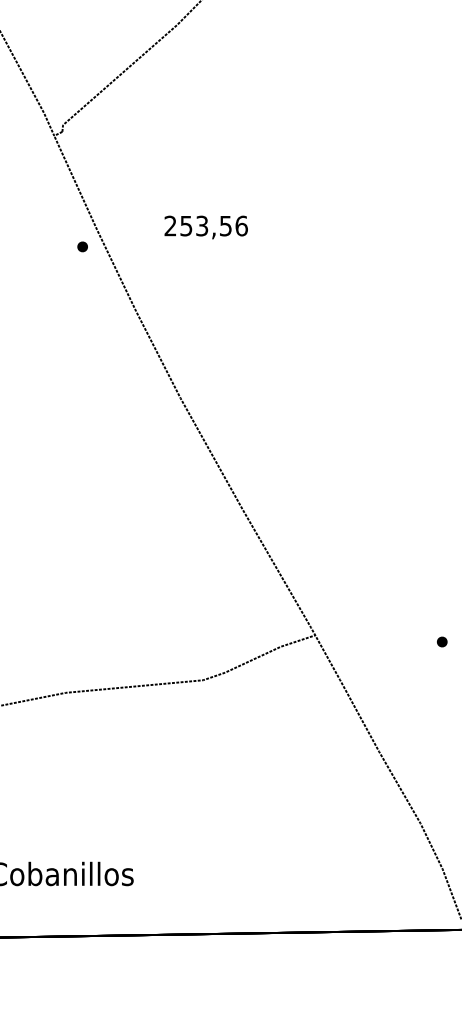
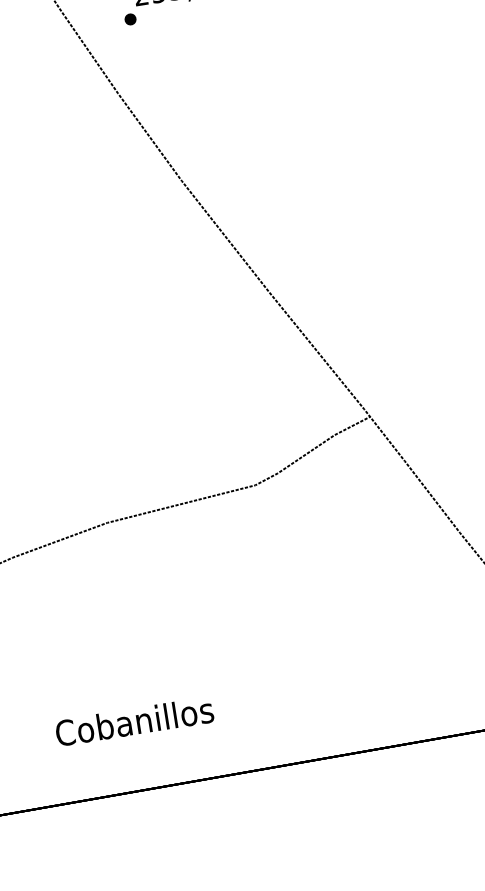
part: (82, 246) -> (130, 19), moved

